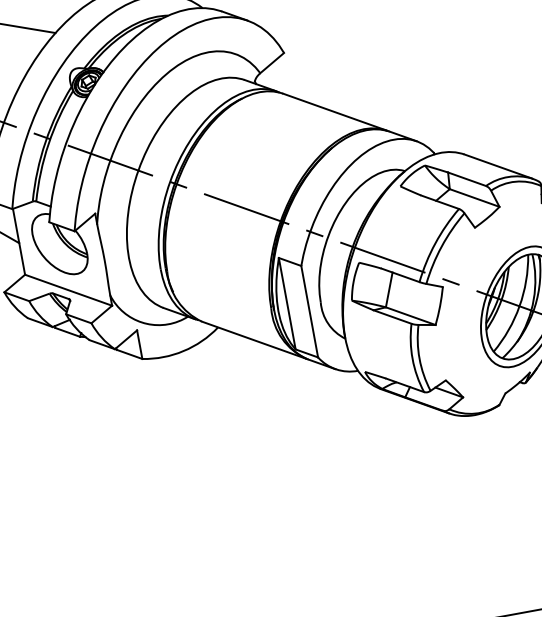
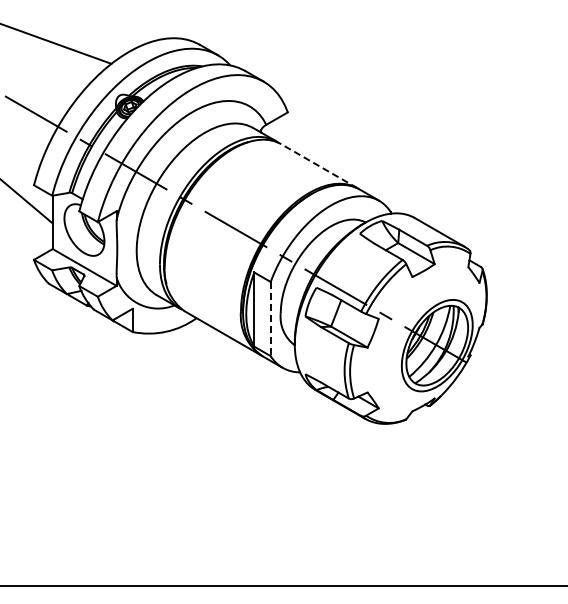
line: (333, 111) -> (318, 165), solid -> dashed
line: (309, 312) -> (270, 319), solid -> dashed

